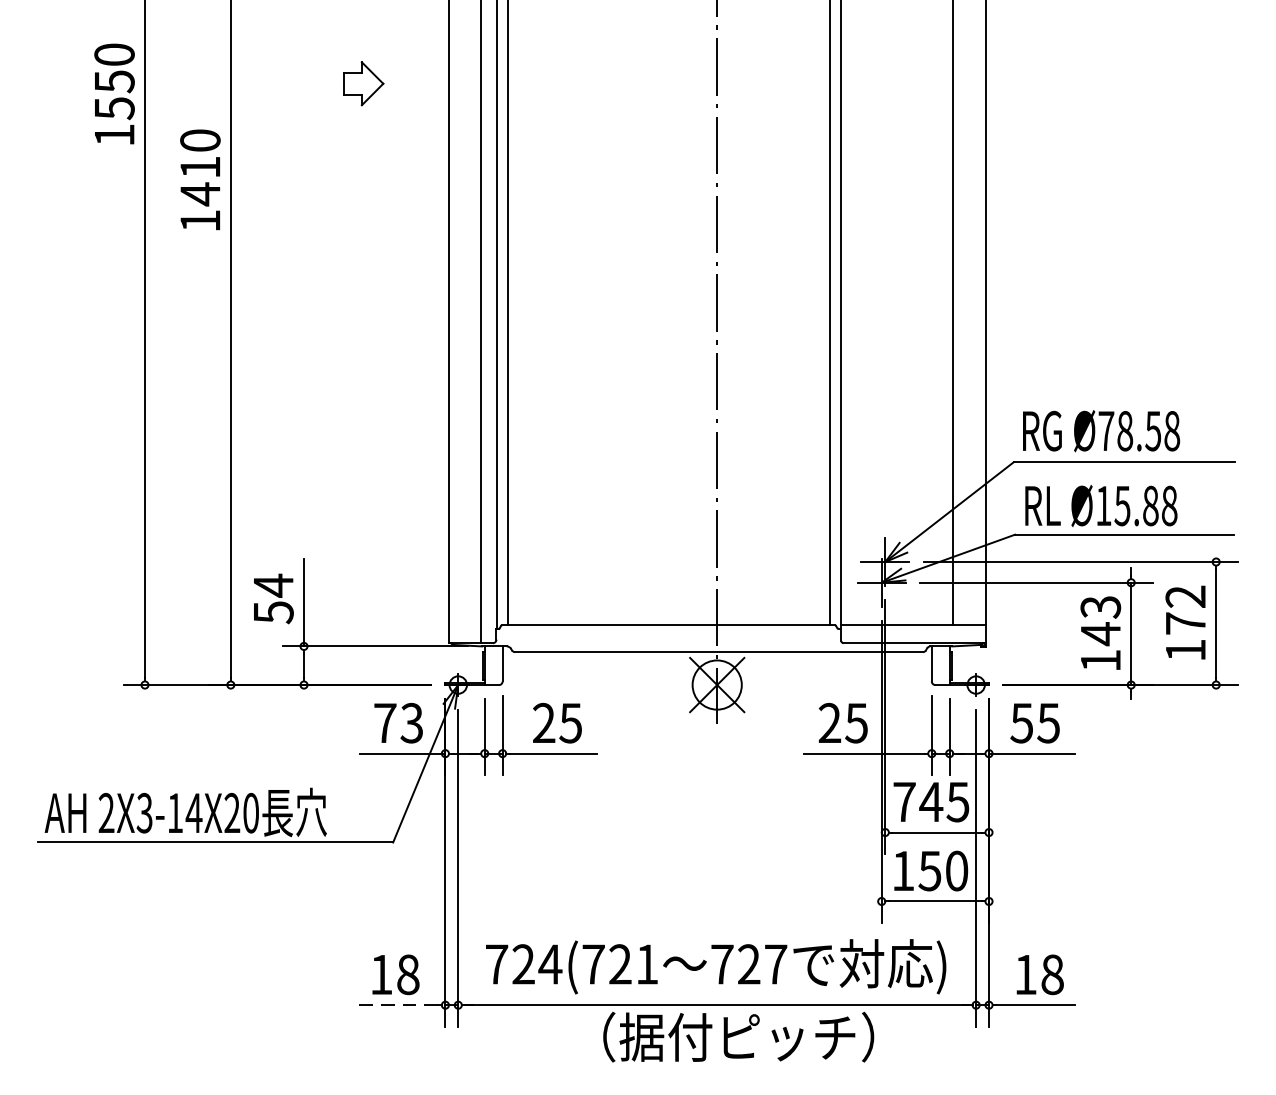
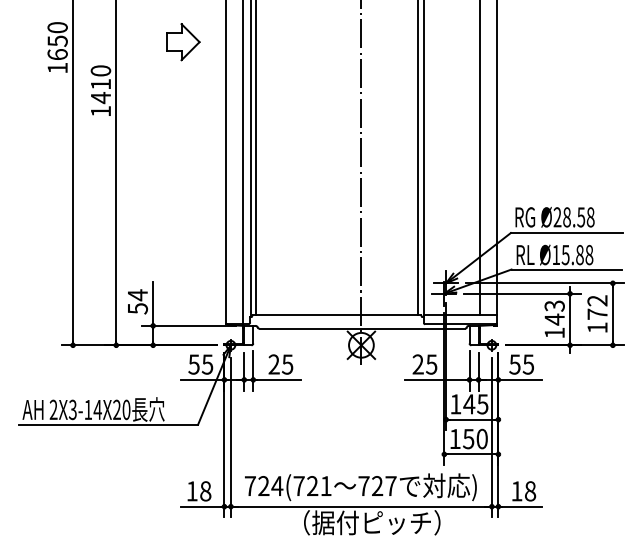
part: (364, 84) -> (183, 42), size x1.67
text: (114, 107) -> (57, 54), 1550 -> 1650
text: (1106, 431) -> (557, 217), Ø78.58 -> Ø28.58
text: (397, 723) -> (200, 364), 73 -> 55
text: (903, 802) -> (455, 404), 745 -> 145
line: (397, 1004) -> (200, 506), dashed -> solid

